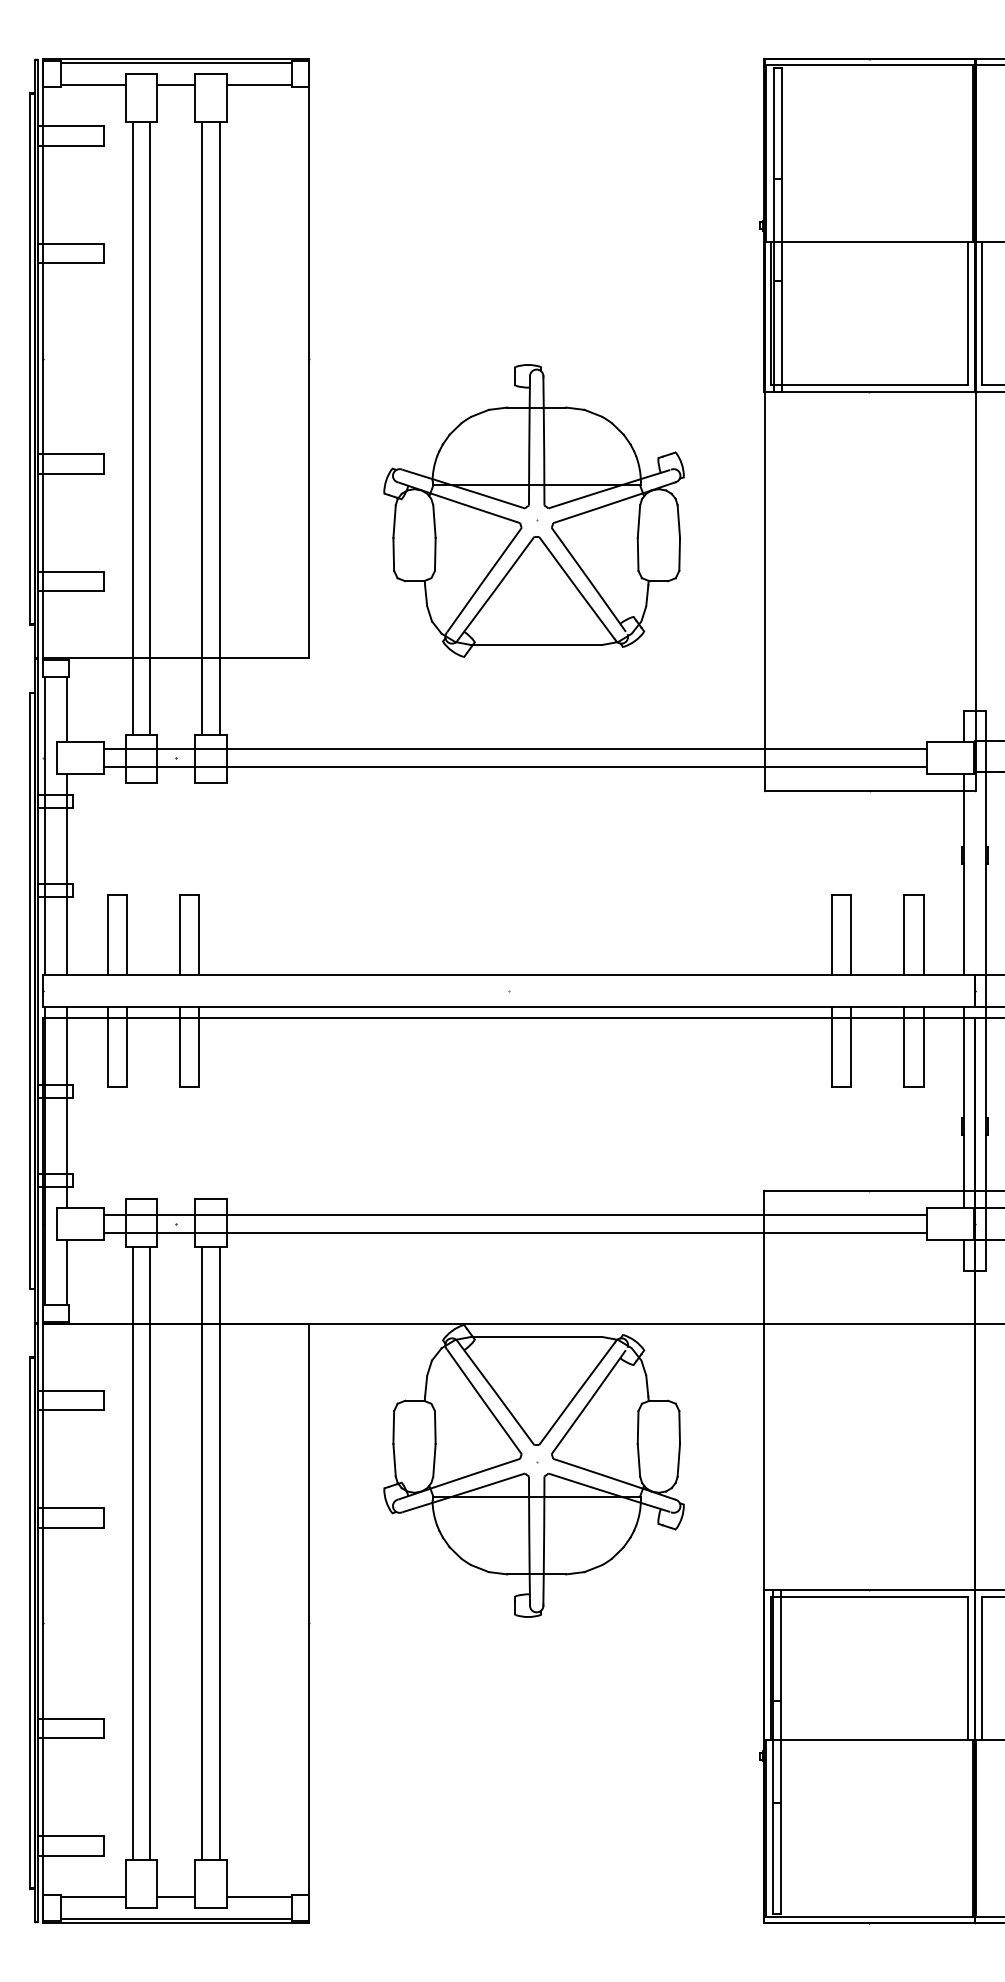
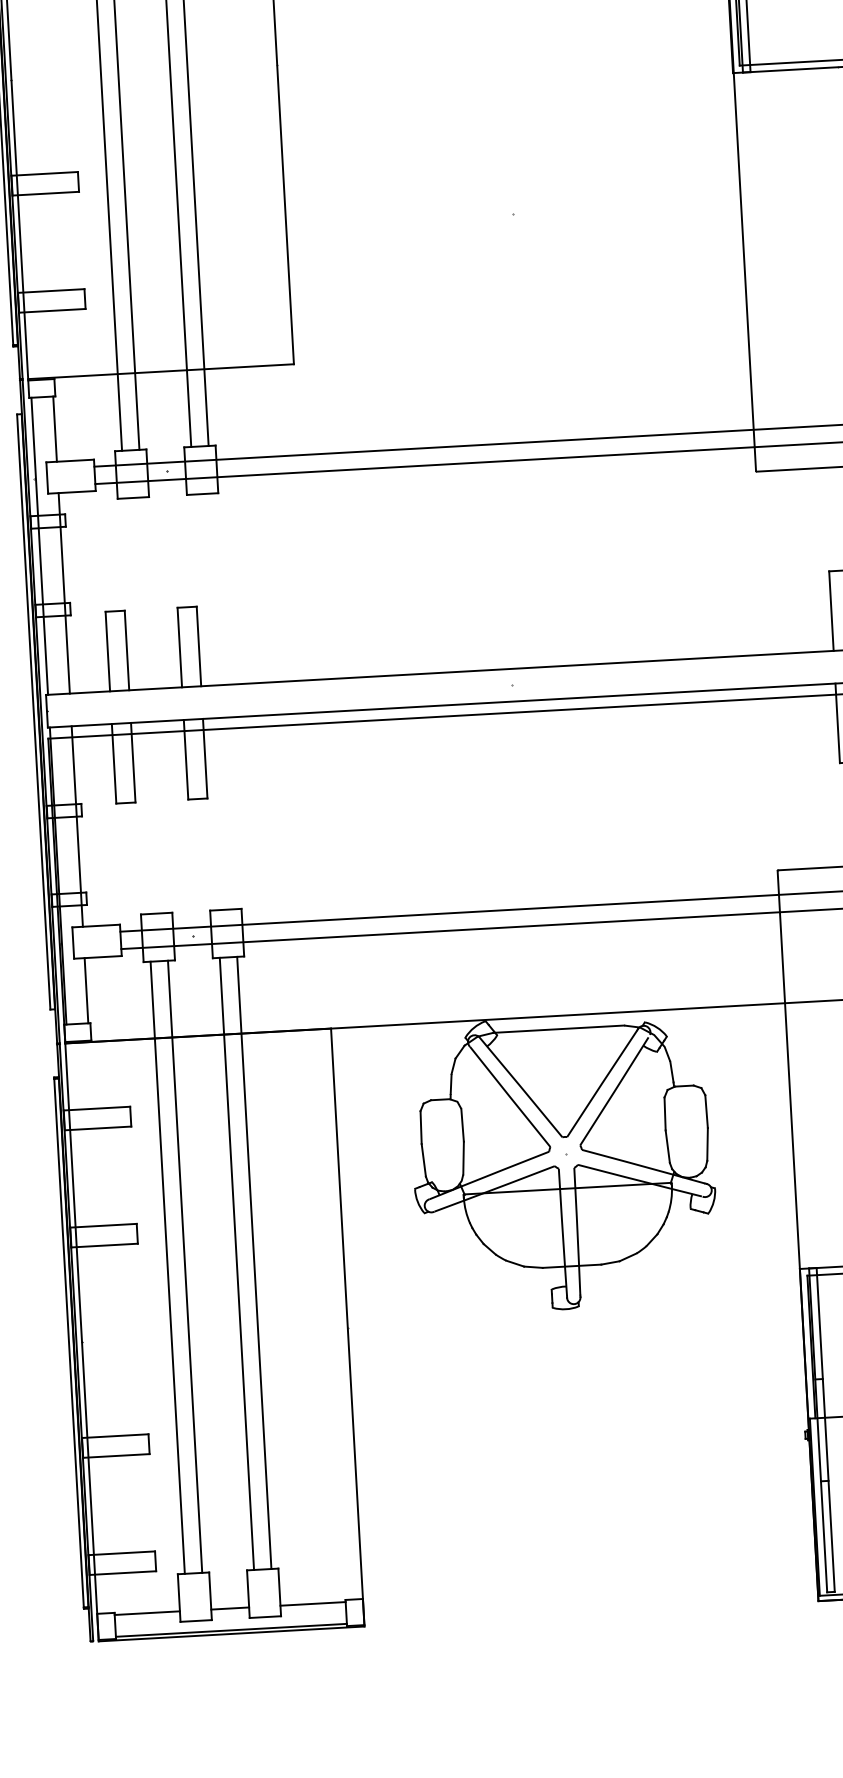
part: (533, 510) -> (509, 204), removed

